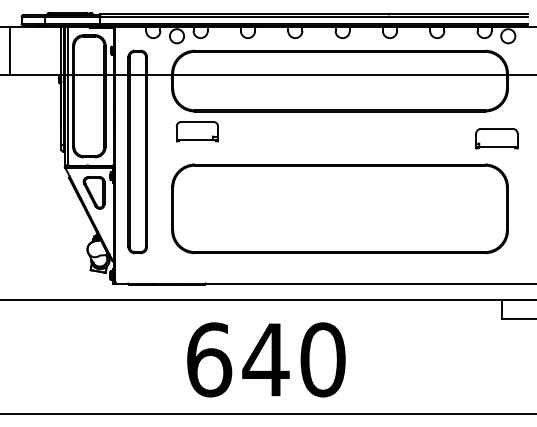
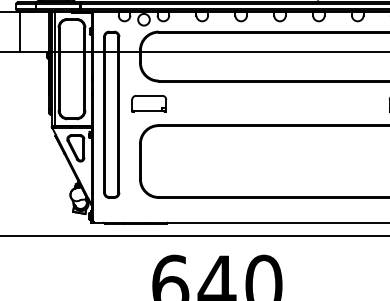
line: (9, 50) -> (19, 31), moved
part: (196, 131) -> (148, 103), moved

